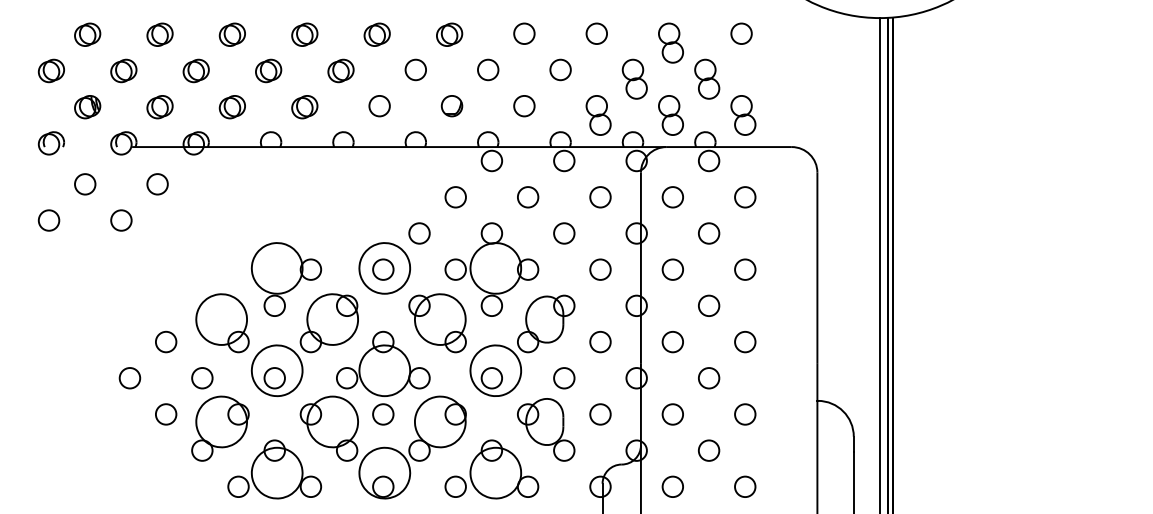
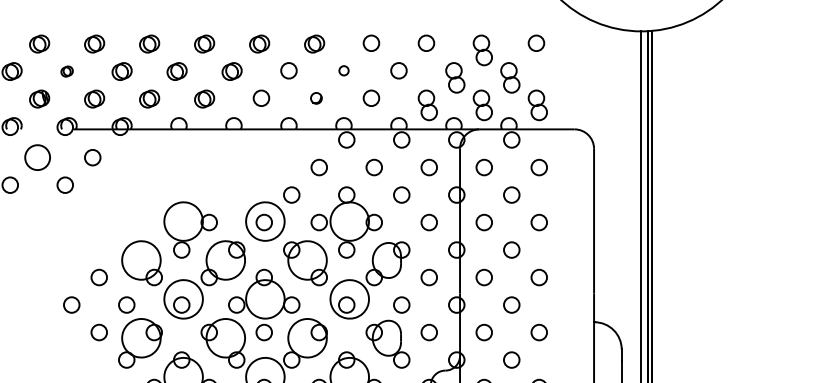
circle: (488, 69) -> (344, 70), size x0.6
part: (123, 70) -> (66, 71), size x0.6
part: (451, 106) -> (316, 98), size x0.7
circle: (85, 184) -> (37, 157), size x1.6

